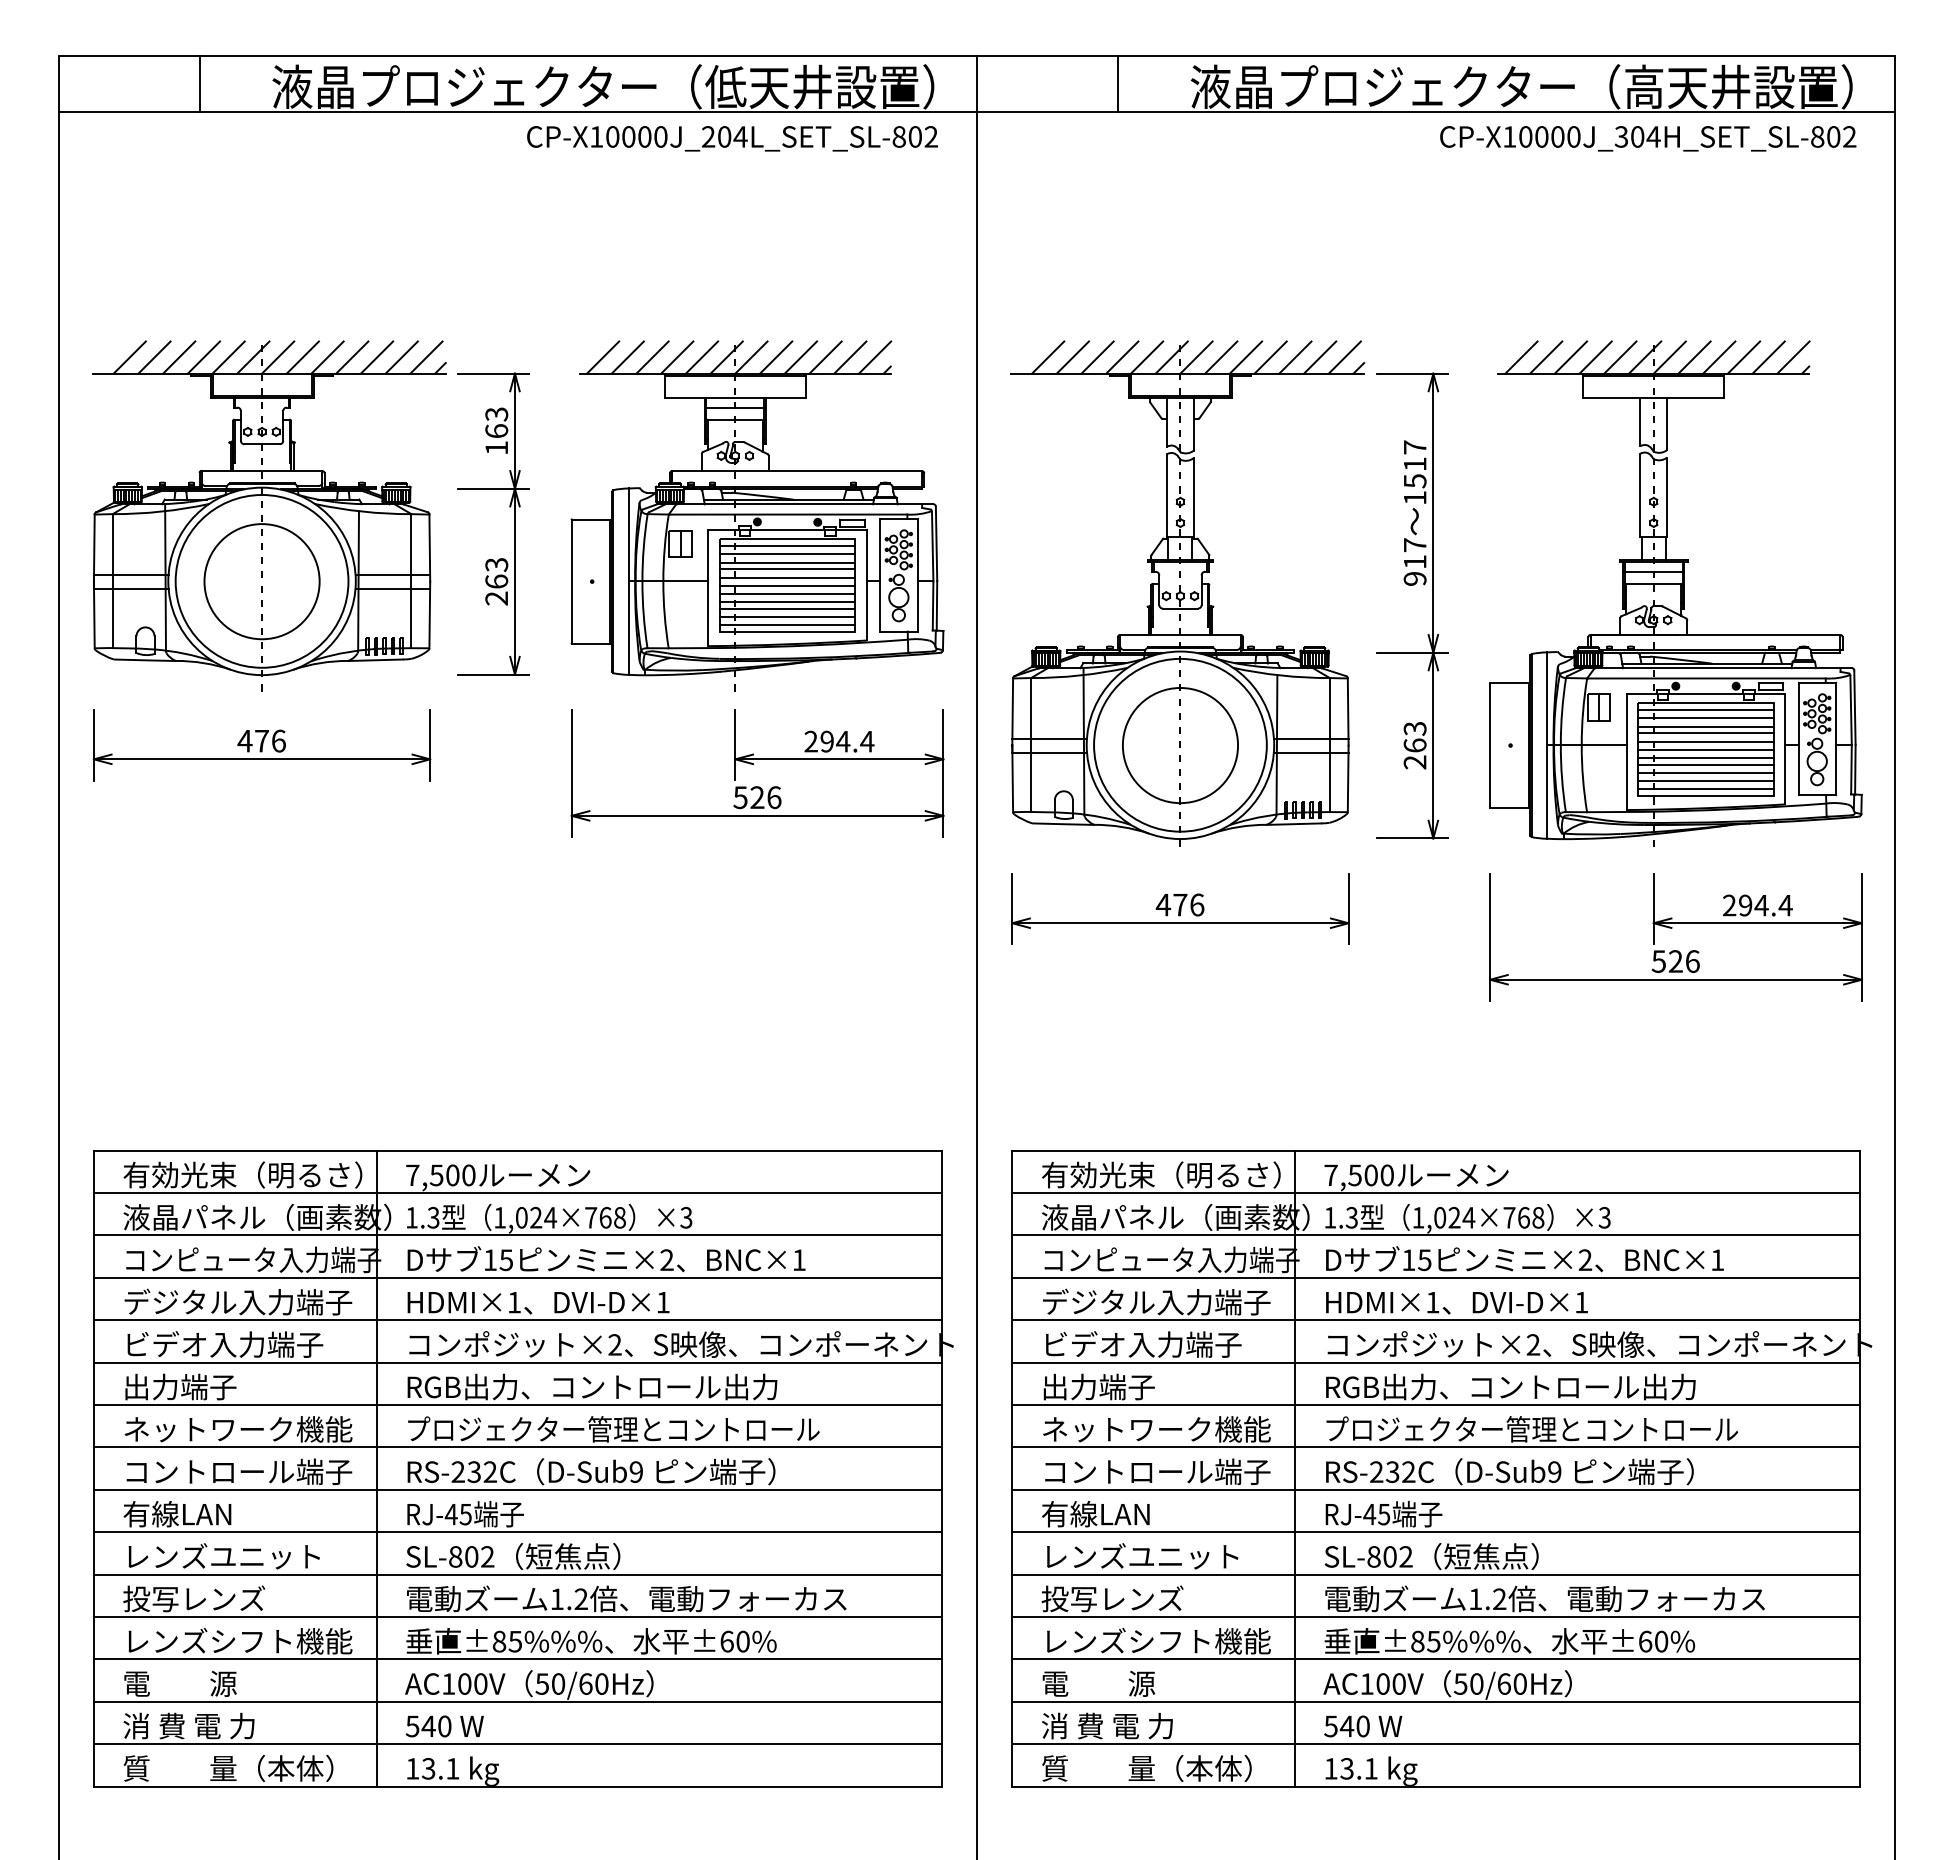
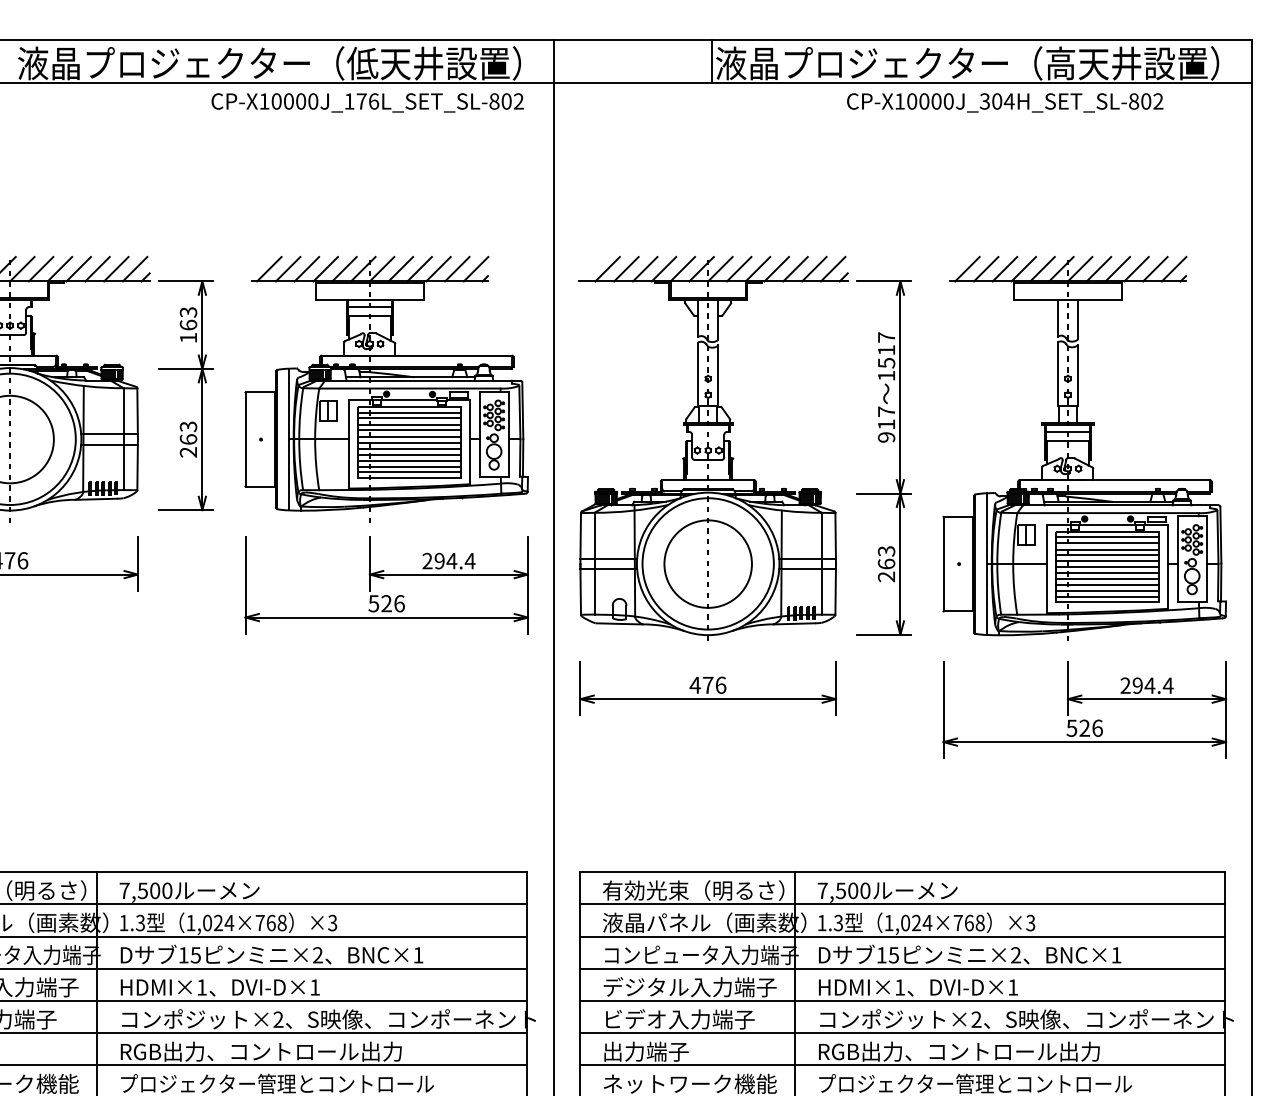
line: (1118, 83) -> (712, 60), moved
text: (724, 136) -> (361, 101), CP-X10000J_204L_SET_SL-802 -> CP-X10000J_176L_SET_SL-802
text: (1648, 138) -> (1005, 102), moved

